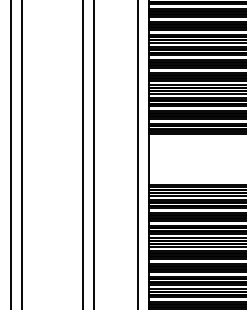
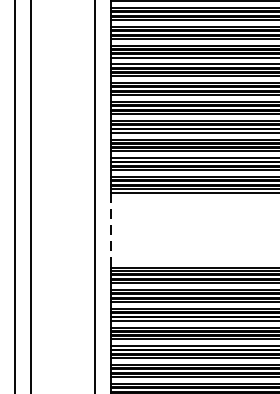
line: (148, 159) -> (111, 229), solid -> dashed

